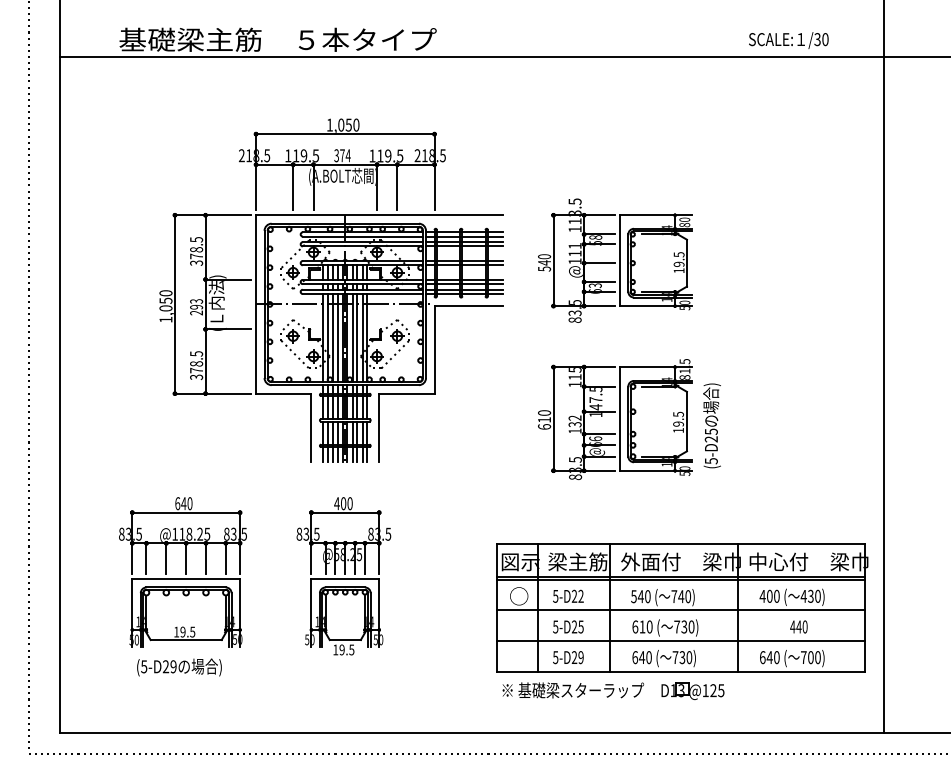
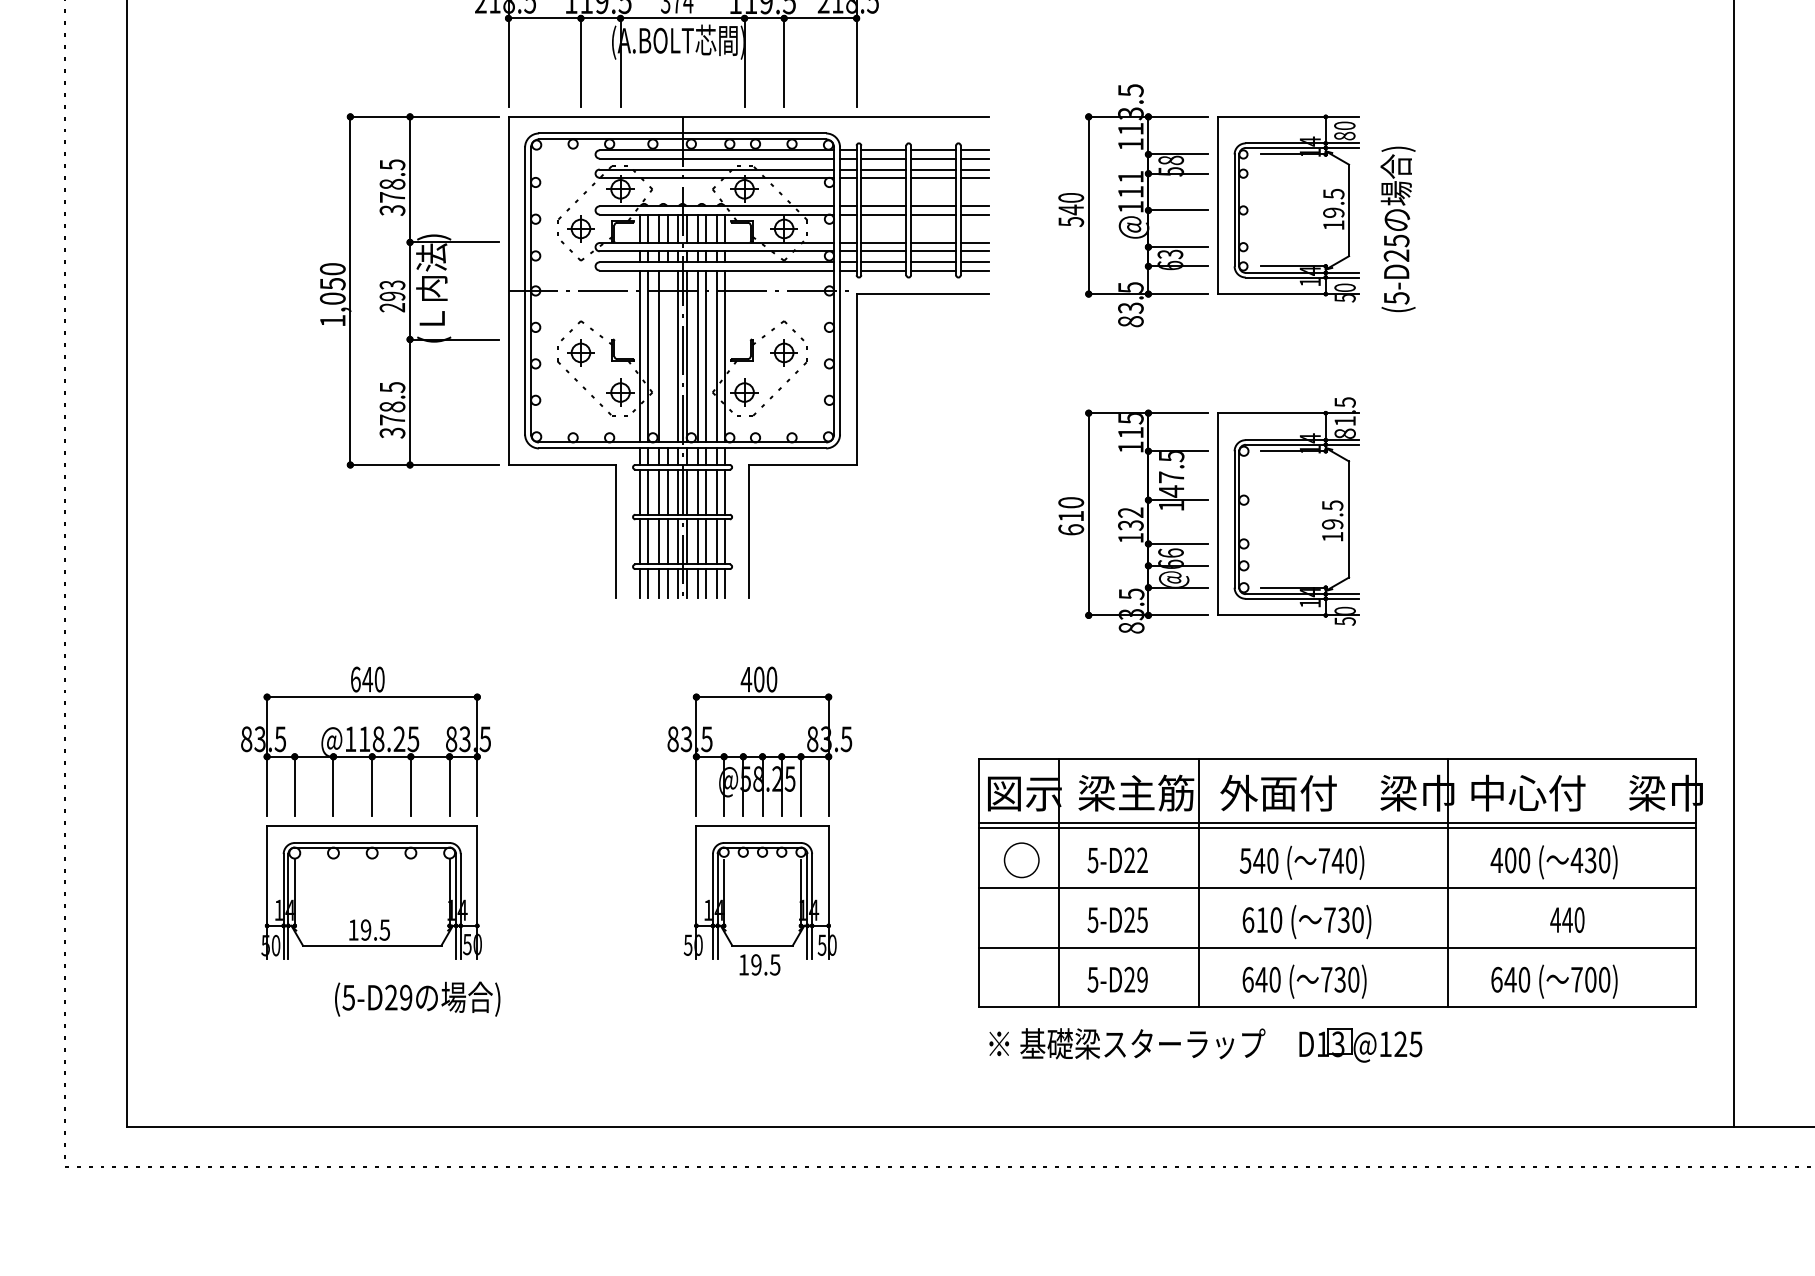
line: (337, 337) -> (667, 355), removed
text: (711, 425) -> (1396, 228), moved
part: (343, 576) -> (759, 821), moved
text: (179, 667) -> (417, 999), moved

